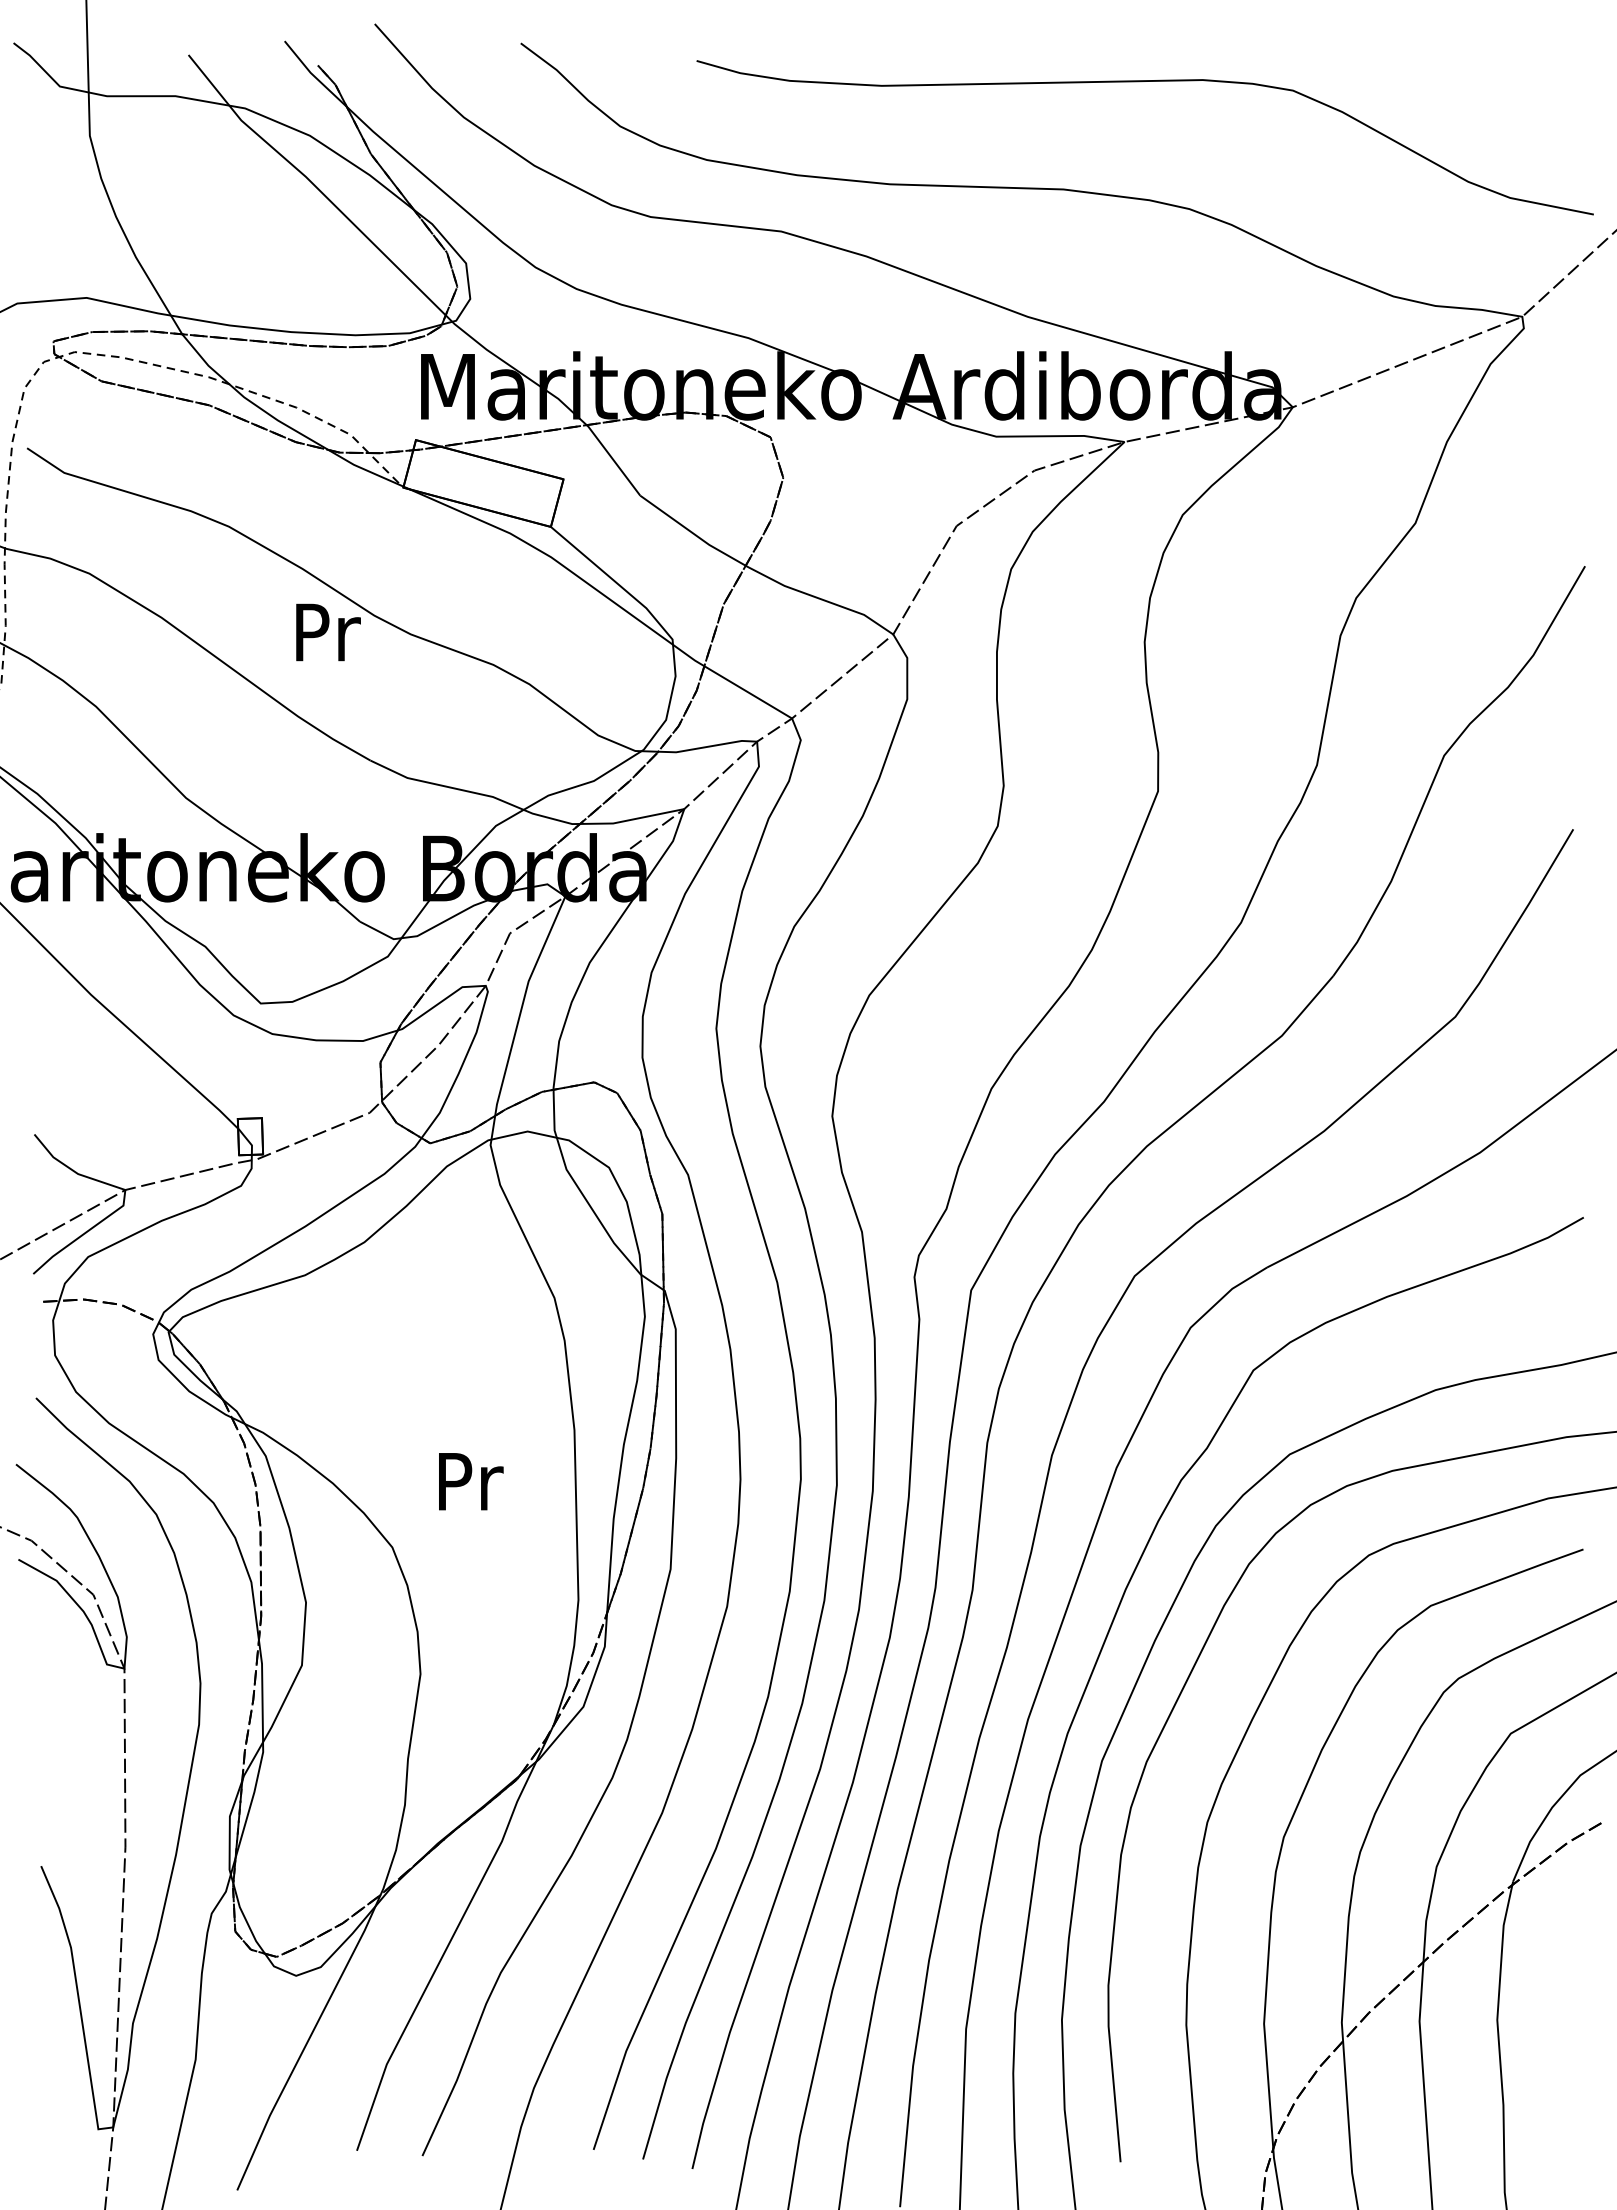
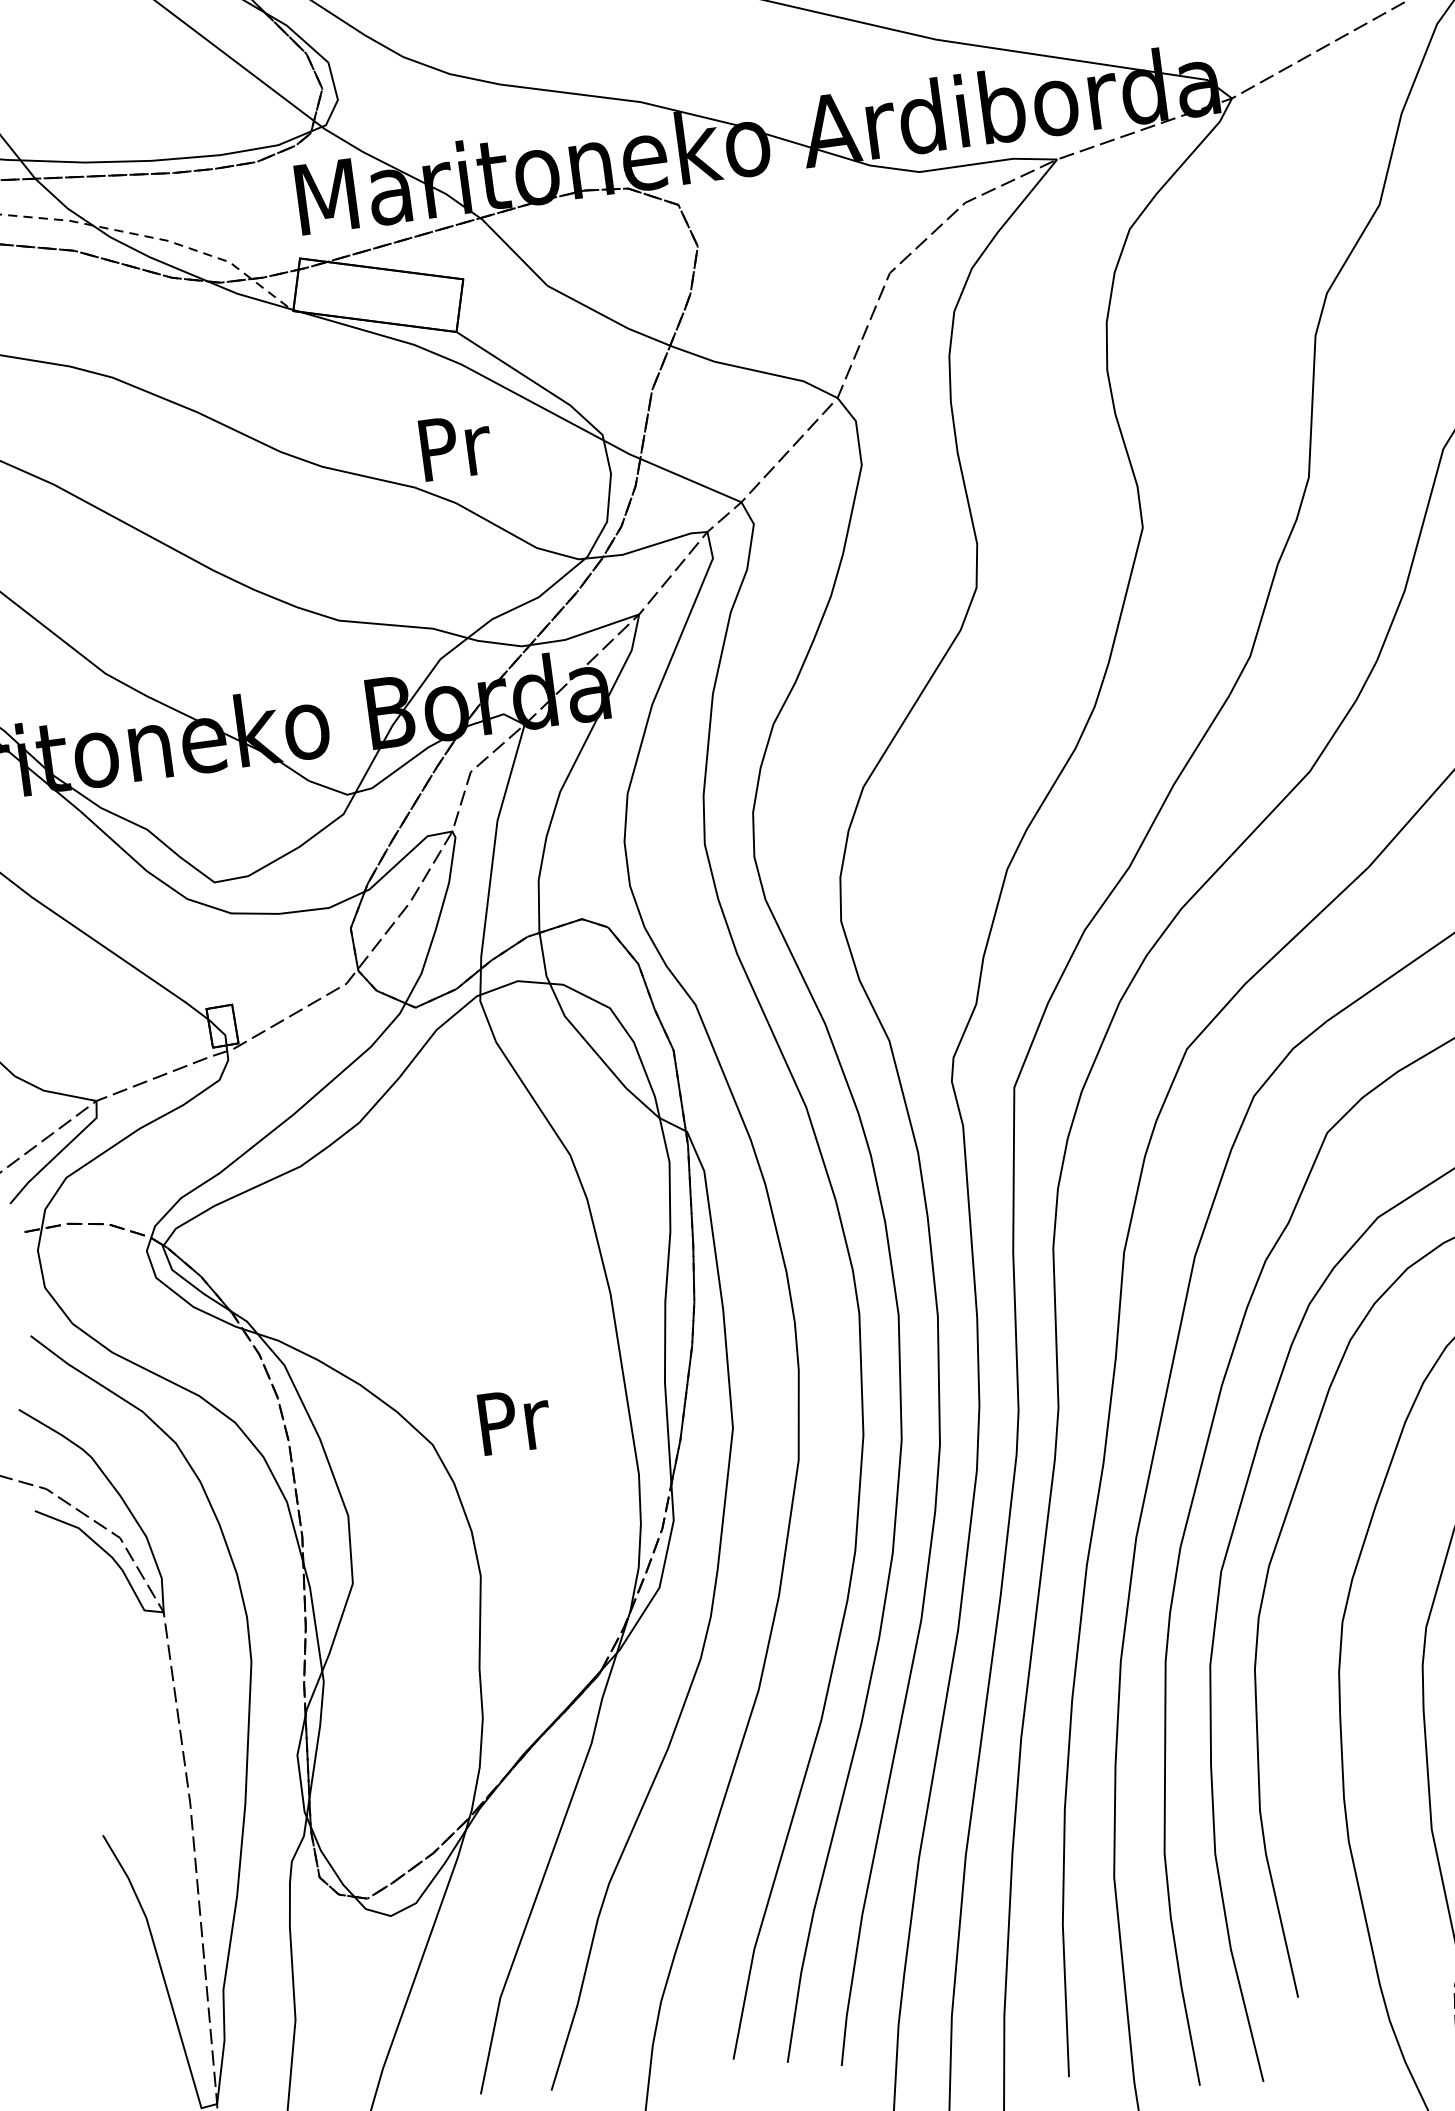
text: (328, 632) -> (456, 446), moved
text: (471, 1481) -> (515, 1420), moved

